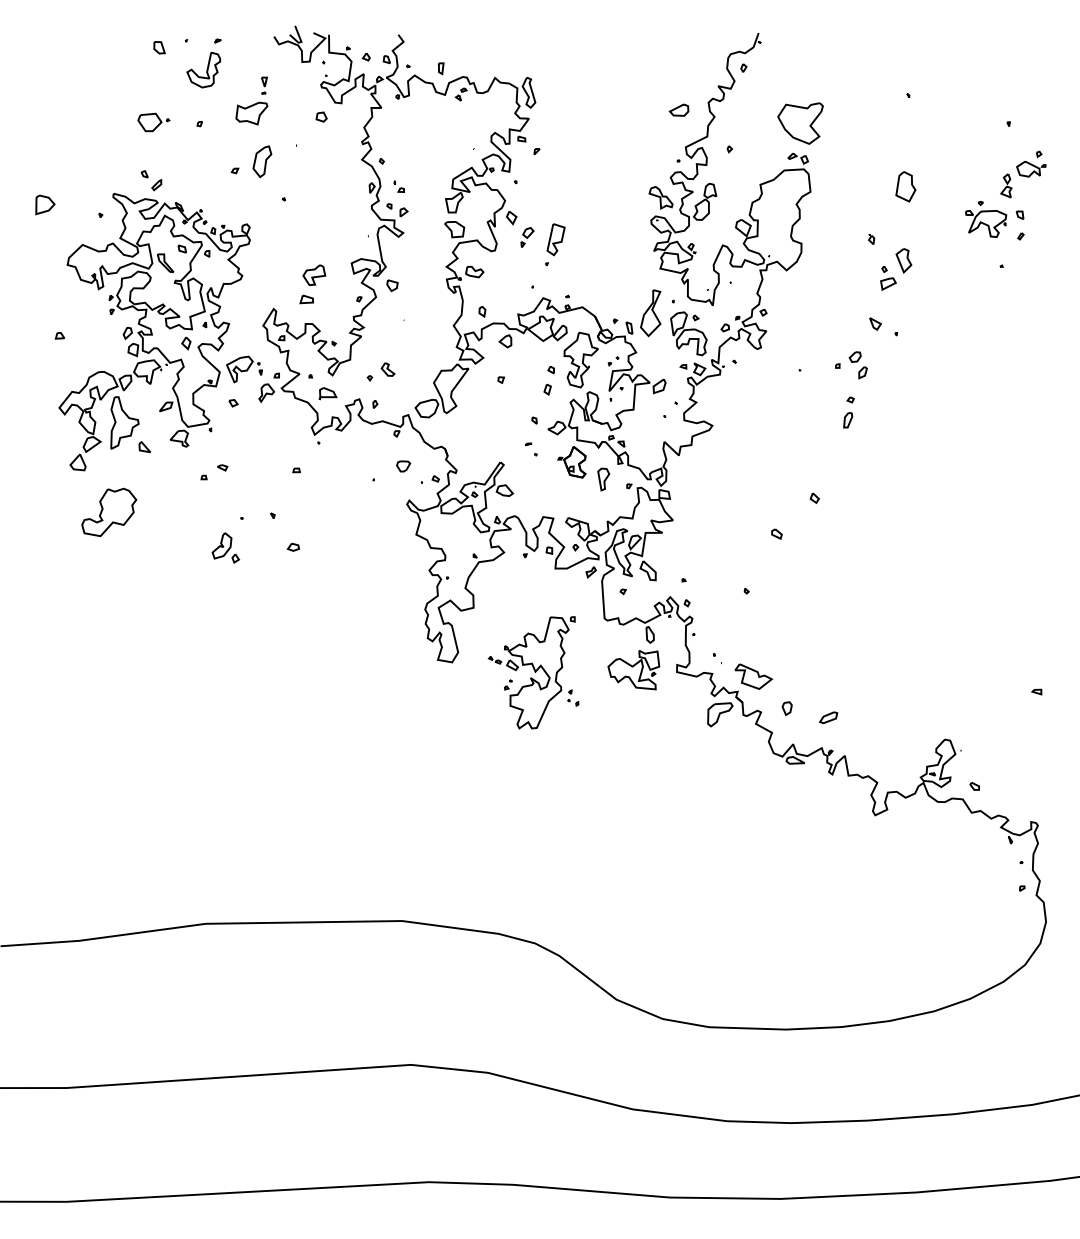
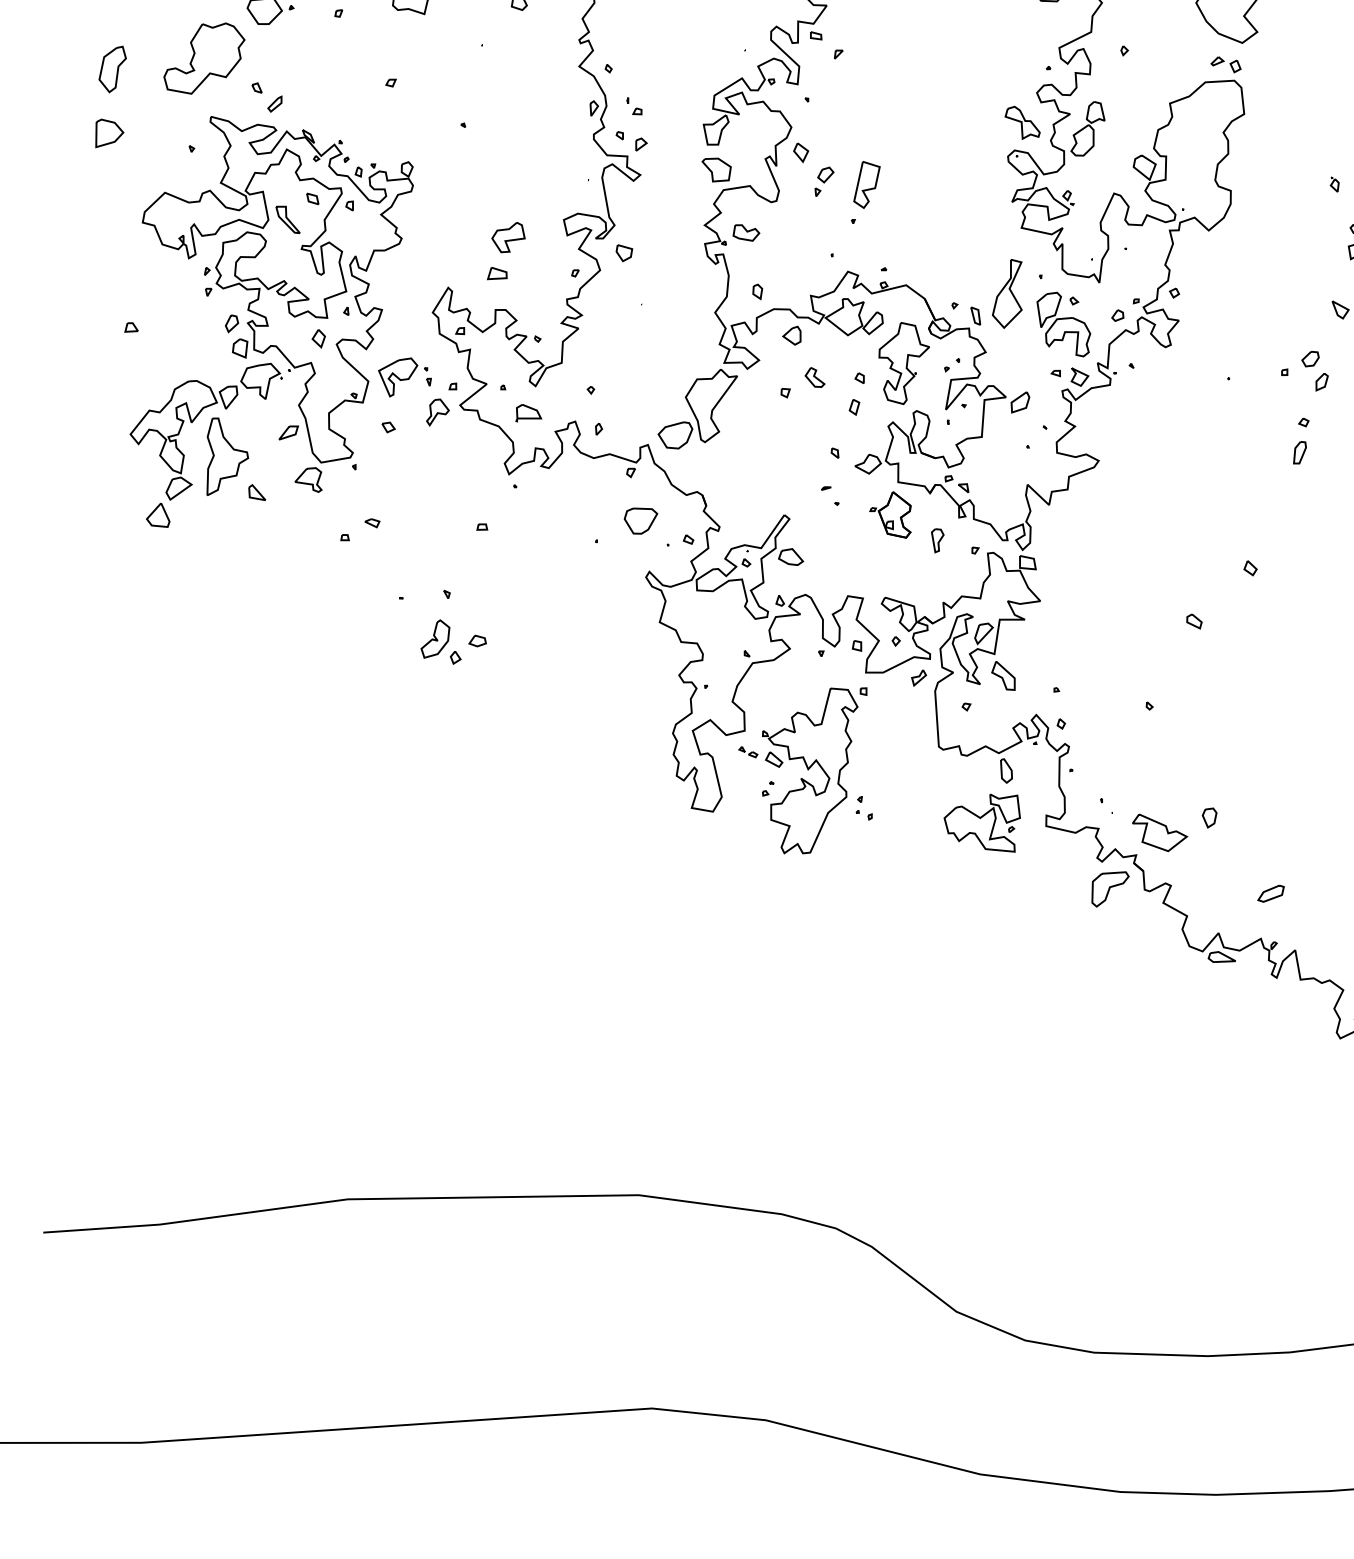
part: (262, 161) -> (112, 69), moved
part: (387, 369) -> (814, 377), moved
part: (403, 466) -> (640, 521), size x1.67
part: (603, 479) -> (937, 540), size x0.71
part: (109, 512) -> (204, 58), moved
part: (225, 547) -> (440, 641), moved
part: (533, 672) -> (805, 770), moved
part: (786, 708) -> (1208, 817), moved

